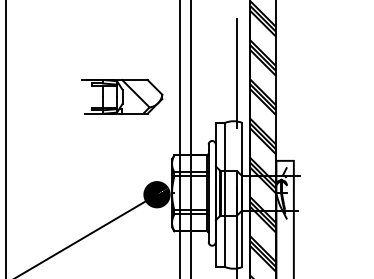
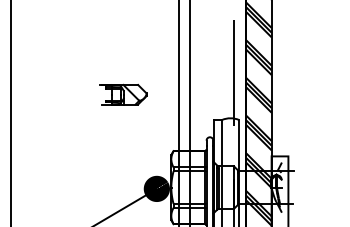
part: (122, 96) -> (123, 94), size x0.6

